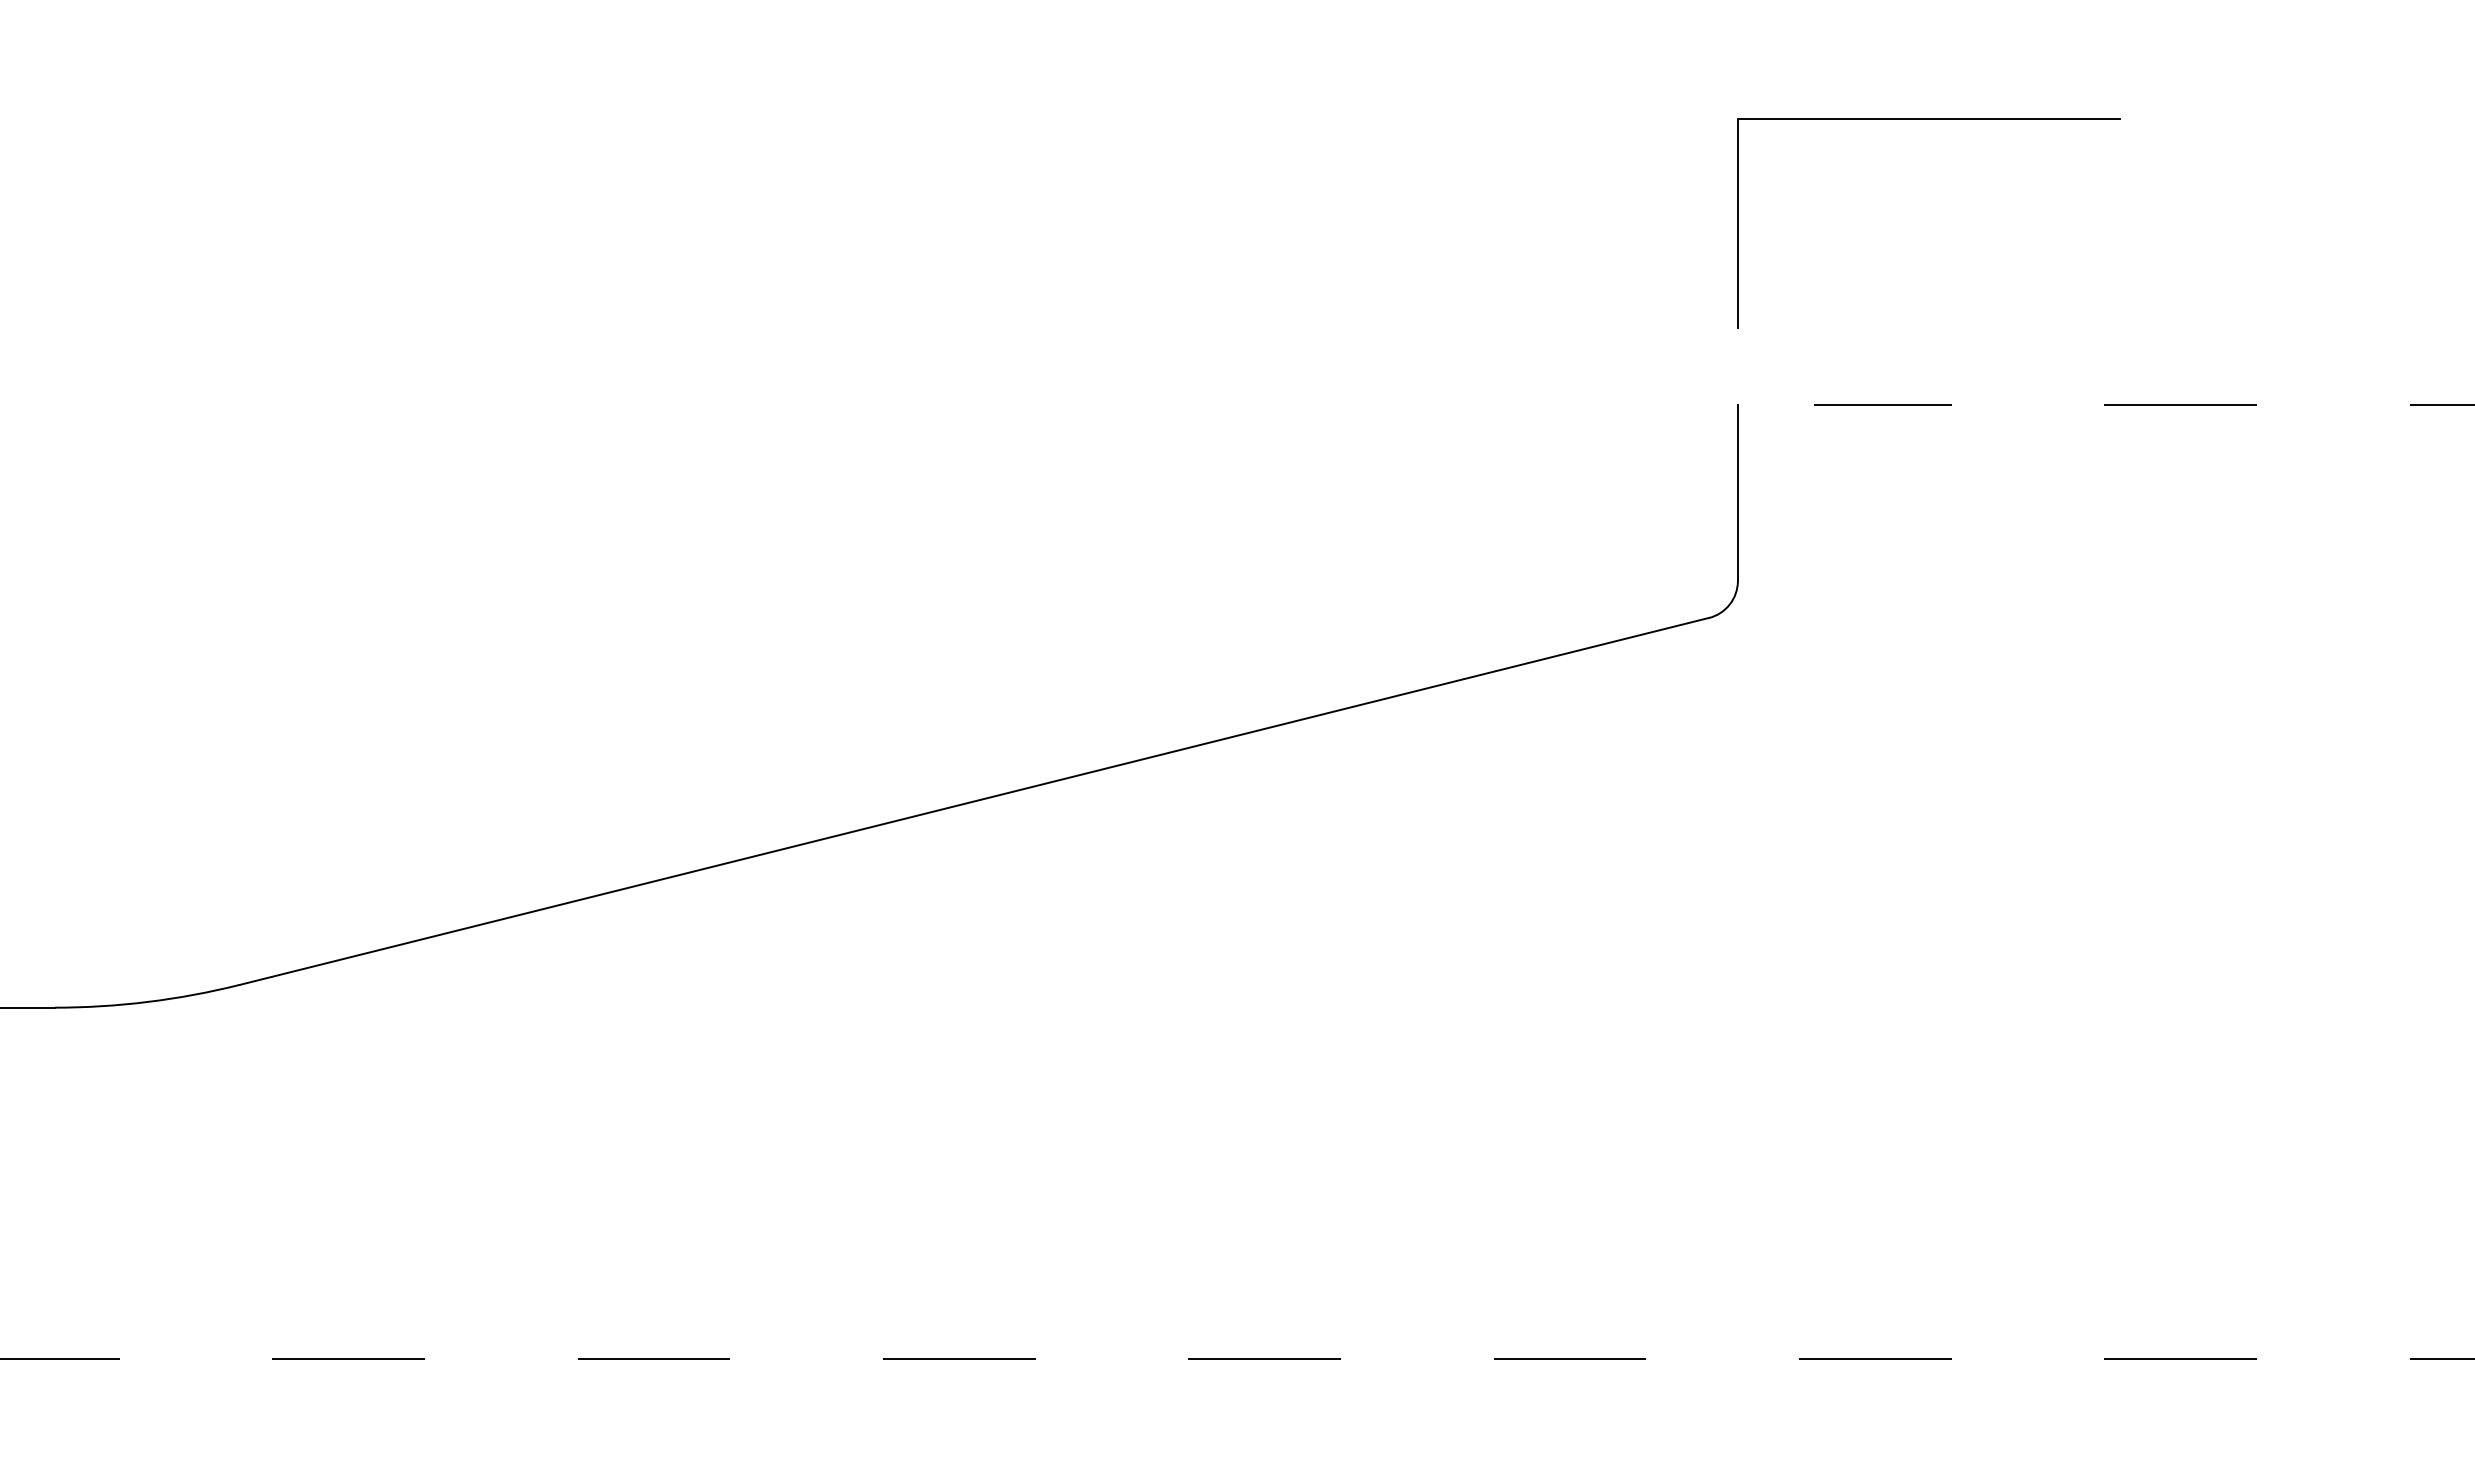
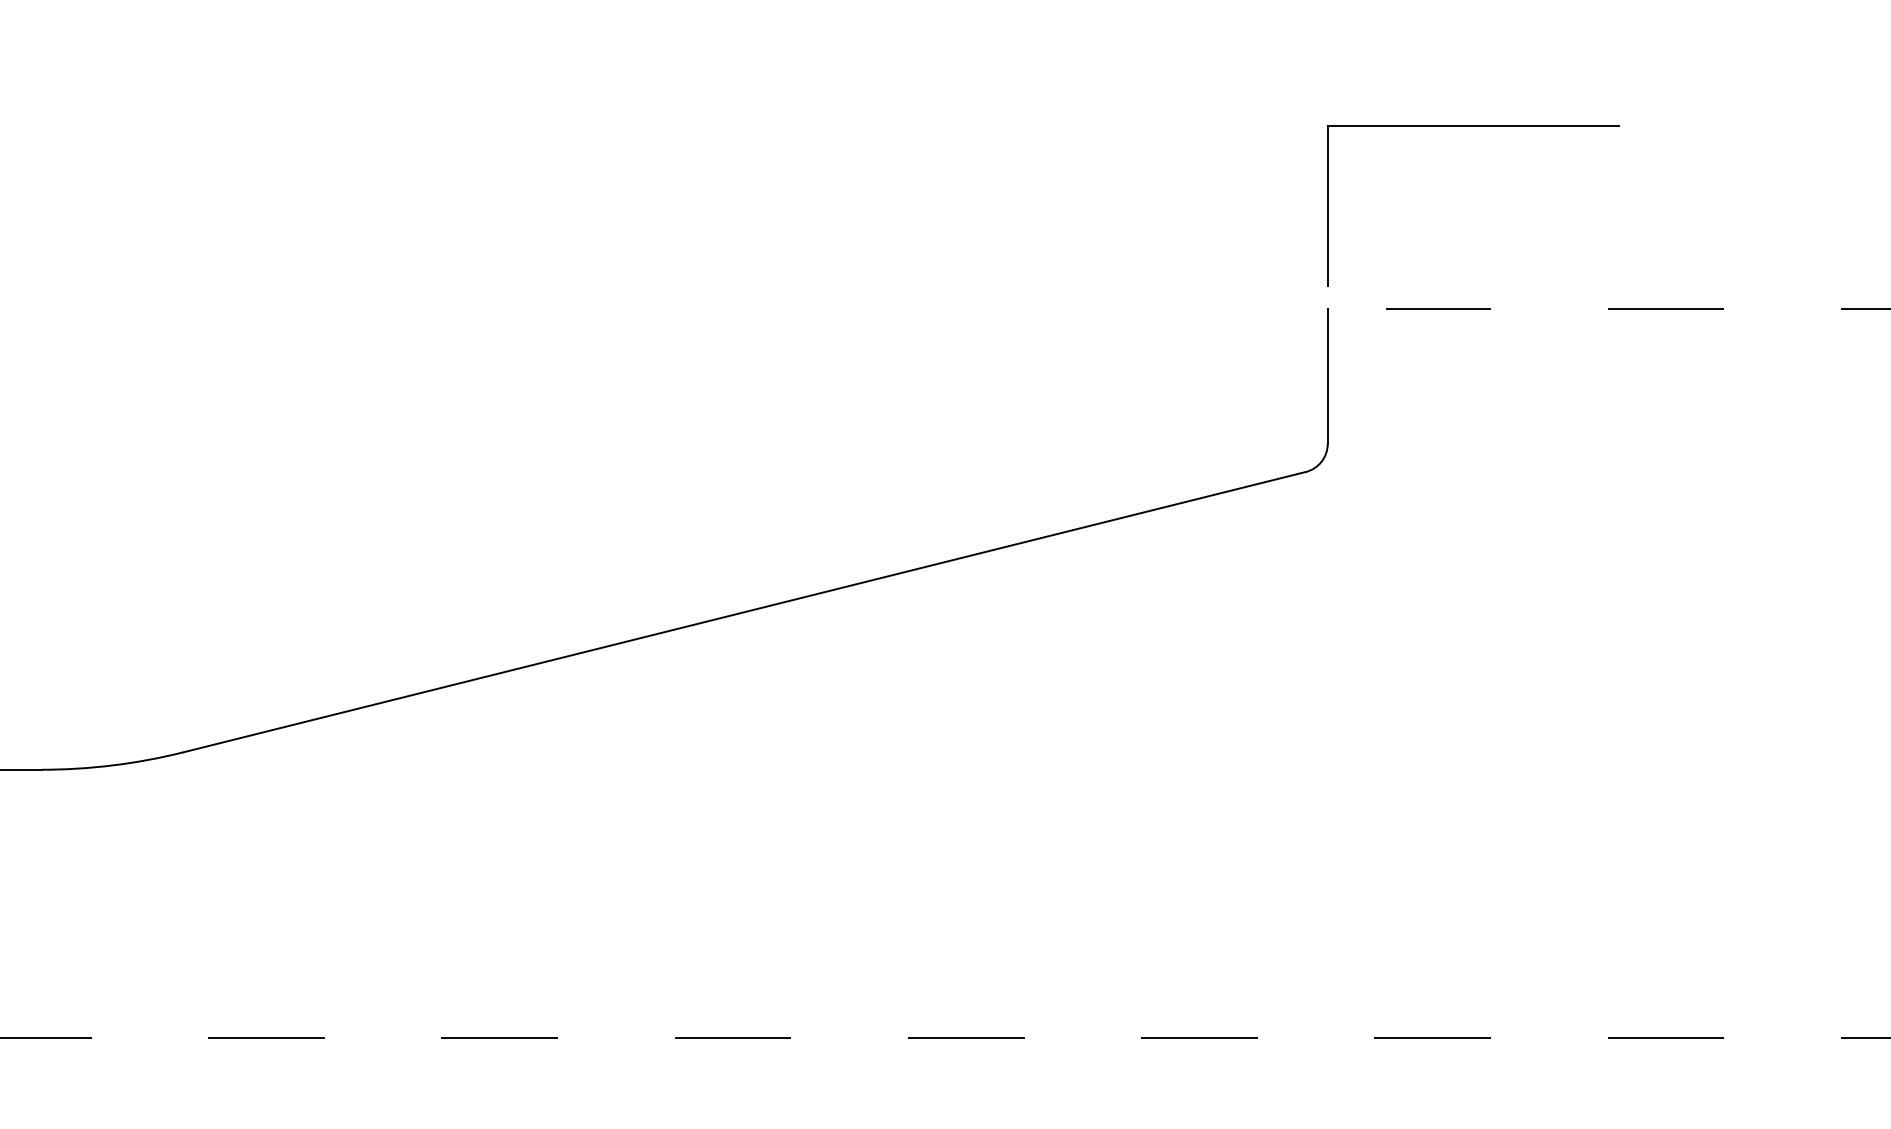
part: (1928, 119) -> (1473, 126), moved

